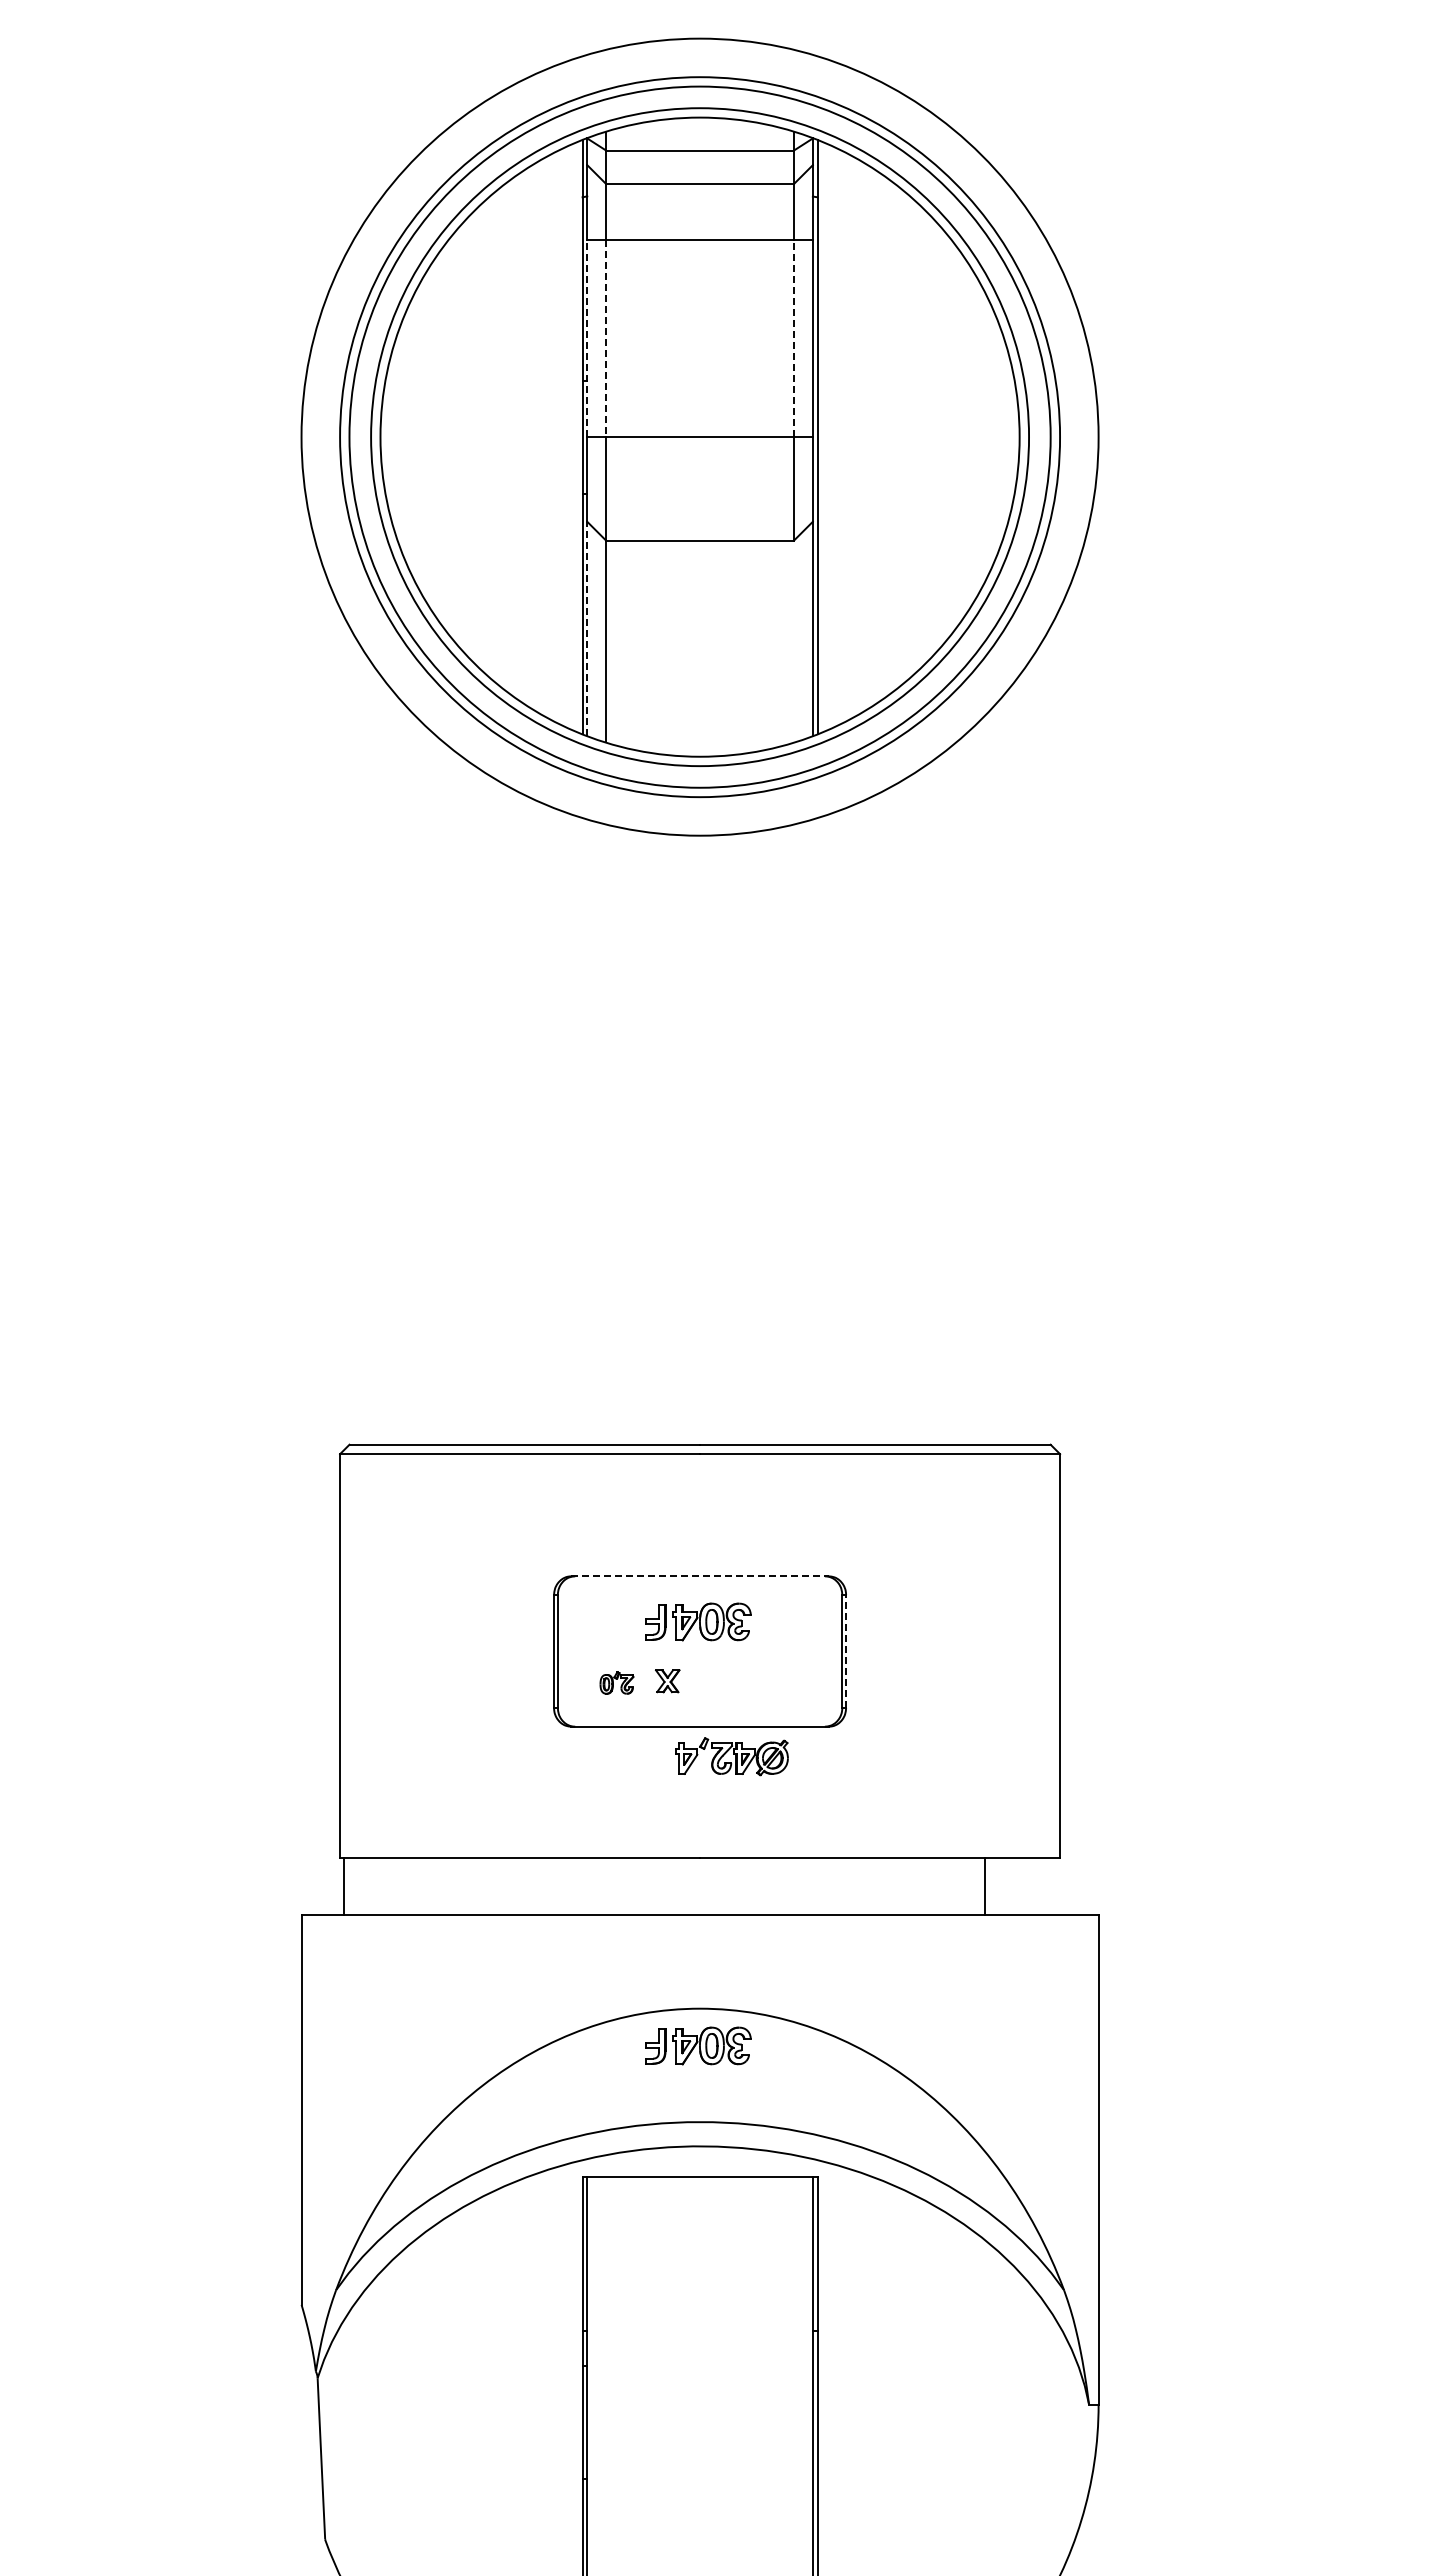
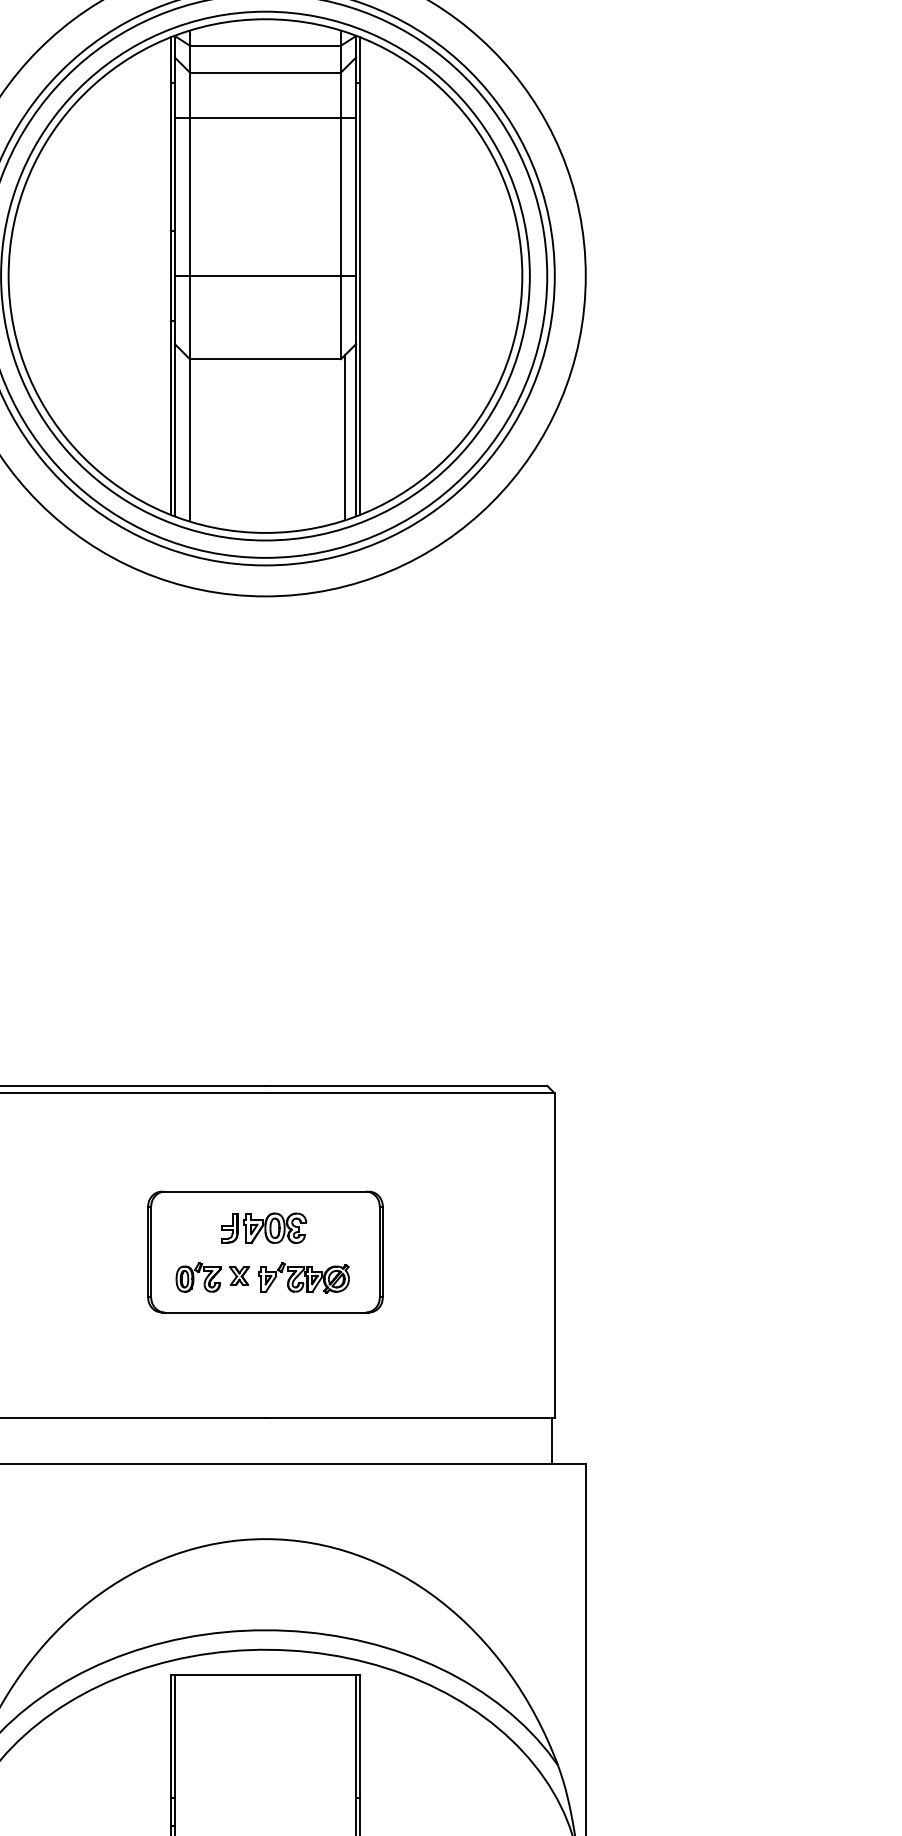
line: (587, 338) -> (175, 196), dashed -> solid
line: (794, 338) -> (341, 196), dashed -> solid
line: (606, 339) -> (190, 197), dashed -> solid
line: (587, 628) -> (175, 429), dashed -> solid
line: (798, 637) -> (344, 437), added
line: (700, 1576) -> (265, 1191), dashed -> solid
line: (846, 1651) -> (383, 1252), dashed -> solid
part: (616, 1682) -> (198, 1276), size x1.67
part: (731, 1756) -> (303, 1277), moved
line: (985, 1886) -> (551, 1440), moved
part: (698, 2045) -> (264, 1568), removed

